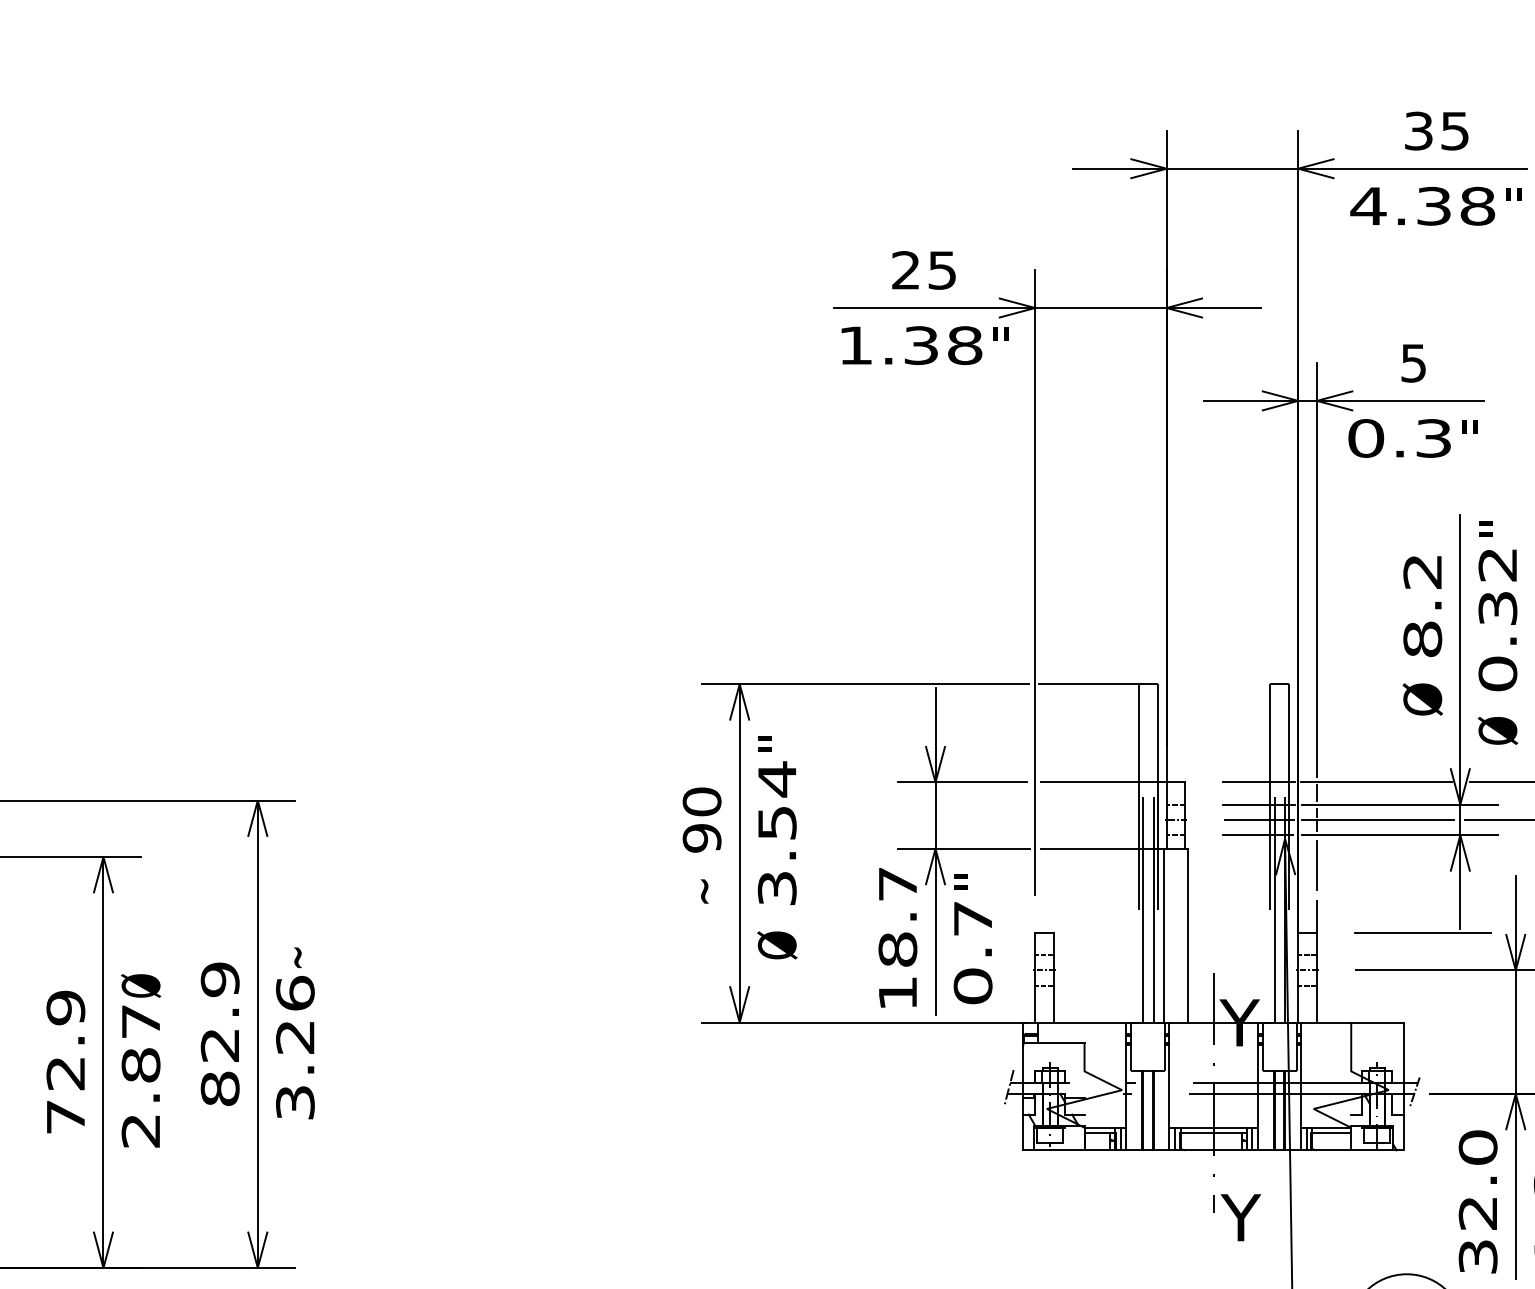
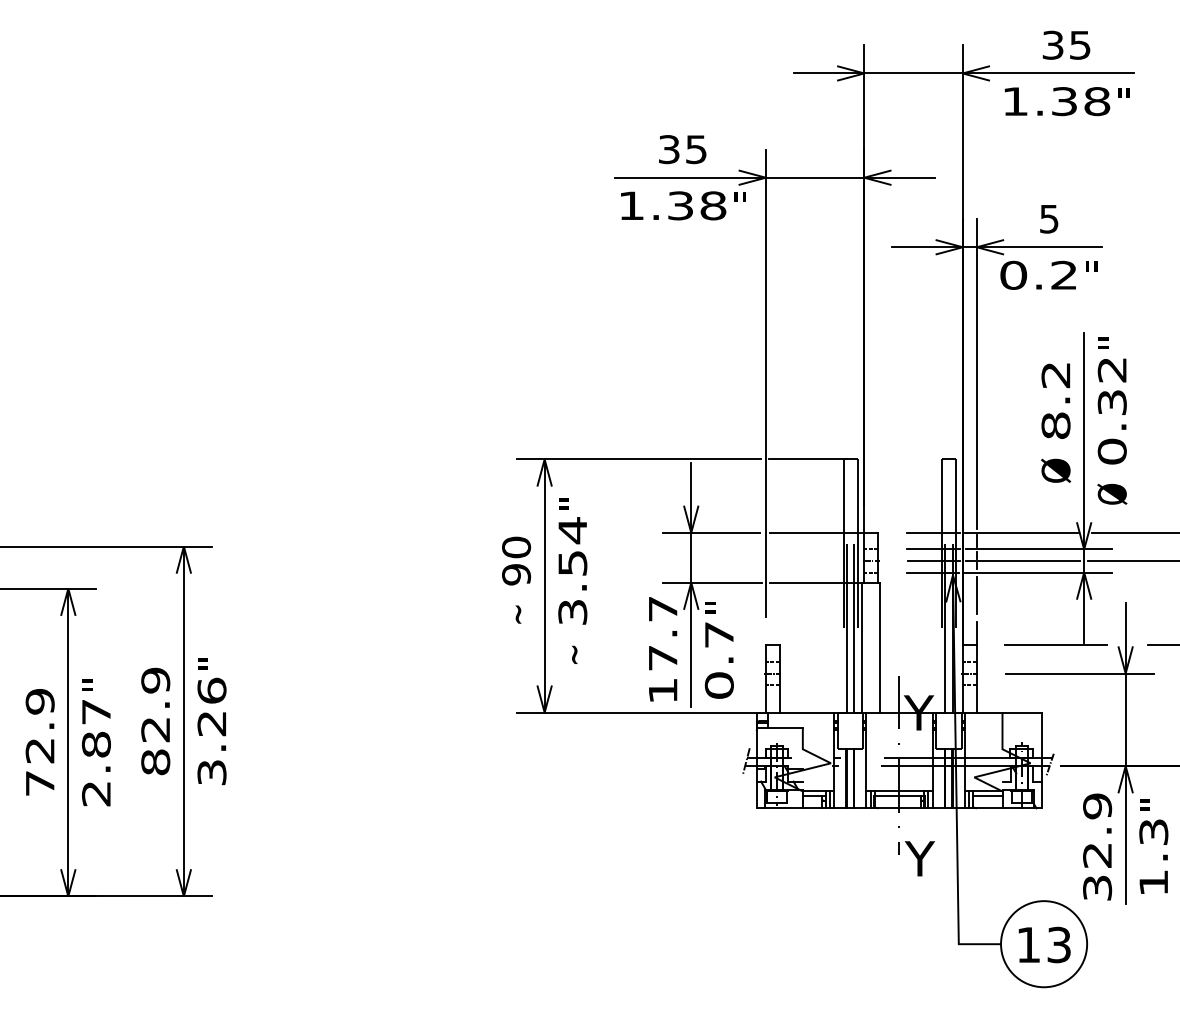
text: (1367, 206) -> (1014, 101), 4.38 -> 1.38
text: (905, 270) -> (668, 149), 25 -> 35
text: (1432, 438) -> (1063, 275), 0.3 -> 0.2
text: (776, 944) -> (572, 654), Ø -> ~
text: (897, 948) -> (662, 657), 18.7 -> 17.7
text: (289, 956) -> (207, 663), ~ -> "
text: (141, 986) -> (96, 685), Ø -> "
text: (1478, 1147) -> (1097, 806), 32.0 -> 32.9

